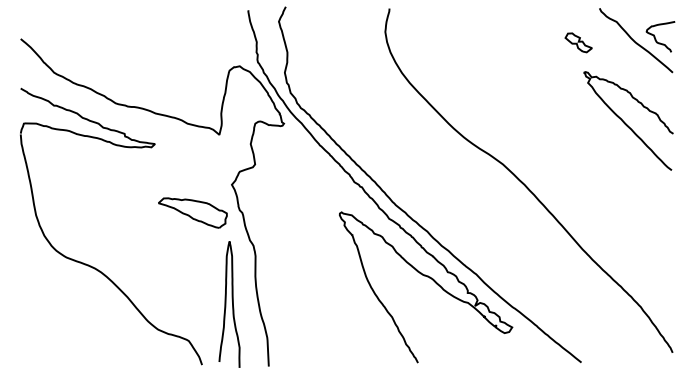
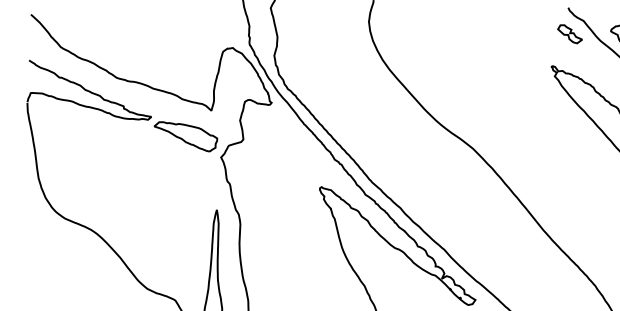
part: (578, 42) -> (569, 33), moved
part: (192, 212) -> (185, 136), moved

